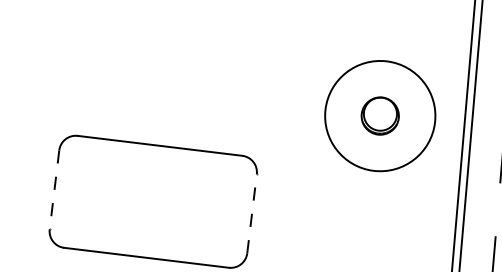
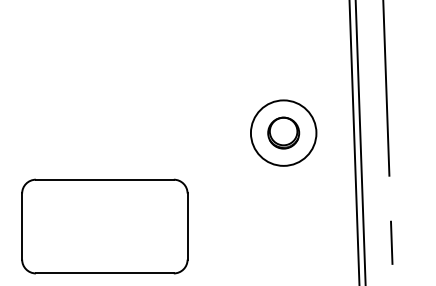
circle: (380, 115) -> (283, 132), size x0.71
line: (54, 191) -> (22, 227), dashed -> solid
line: (251, 213) -> (187, 226), dashed -> solid

